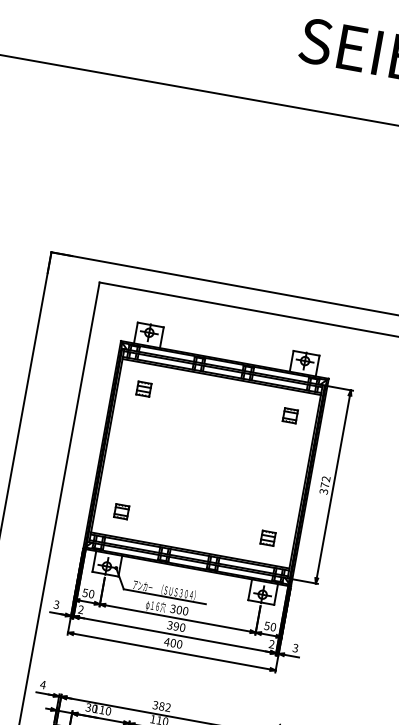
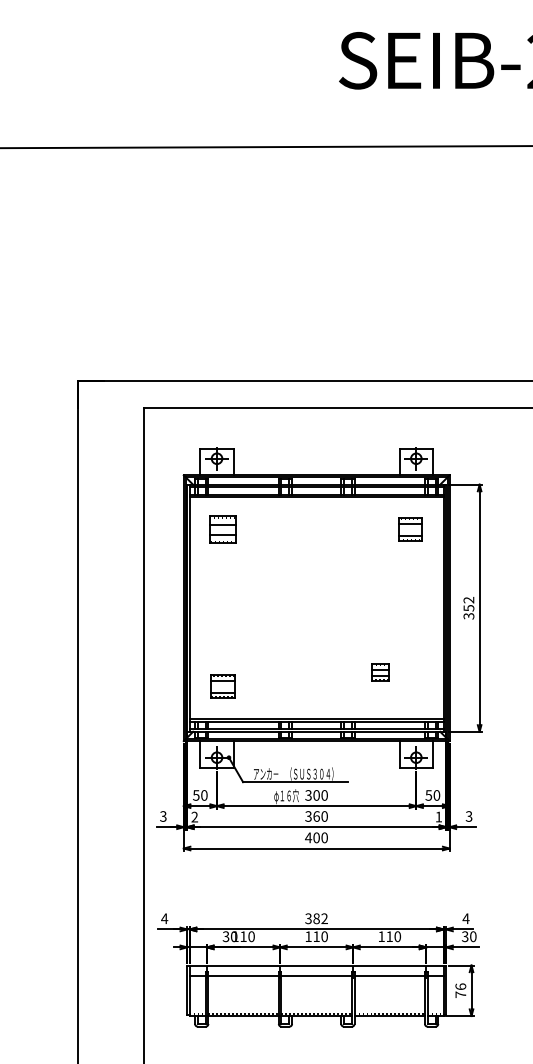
part: (143, 388) -> (222, 529), size x1.6
part: (290, 415) -> (410, 529), size x1.4
text: (324, 485) -> (468, 608), 372 -> 352
part: (121, 511) -> (222, 686), size x1.4
part: (268, 538) -> (380, 672), moved
text: (176, 626) -> (316, 816), 390 -> 360
text: (271, 643) -> (438, 816), 2 -> 1

